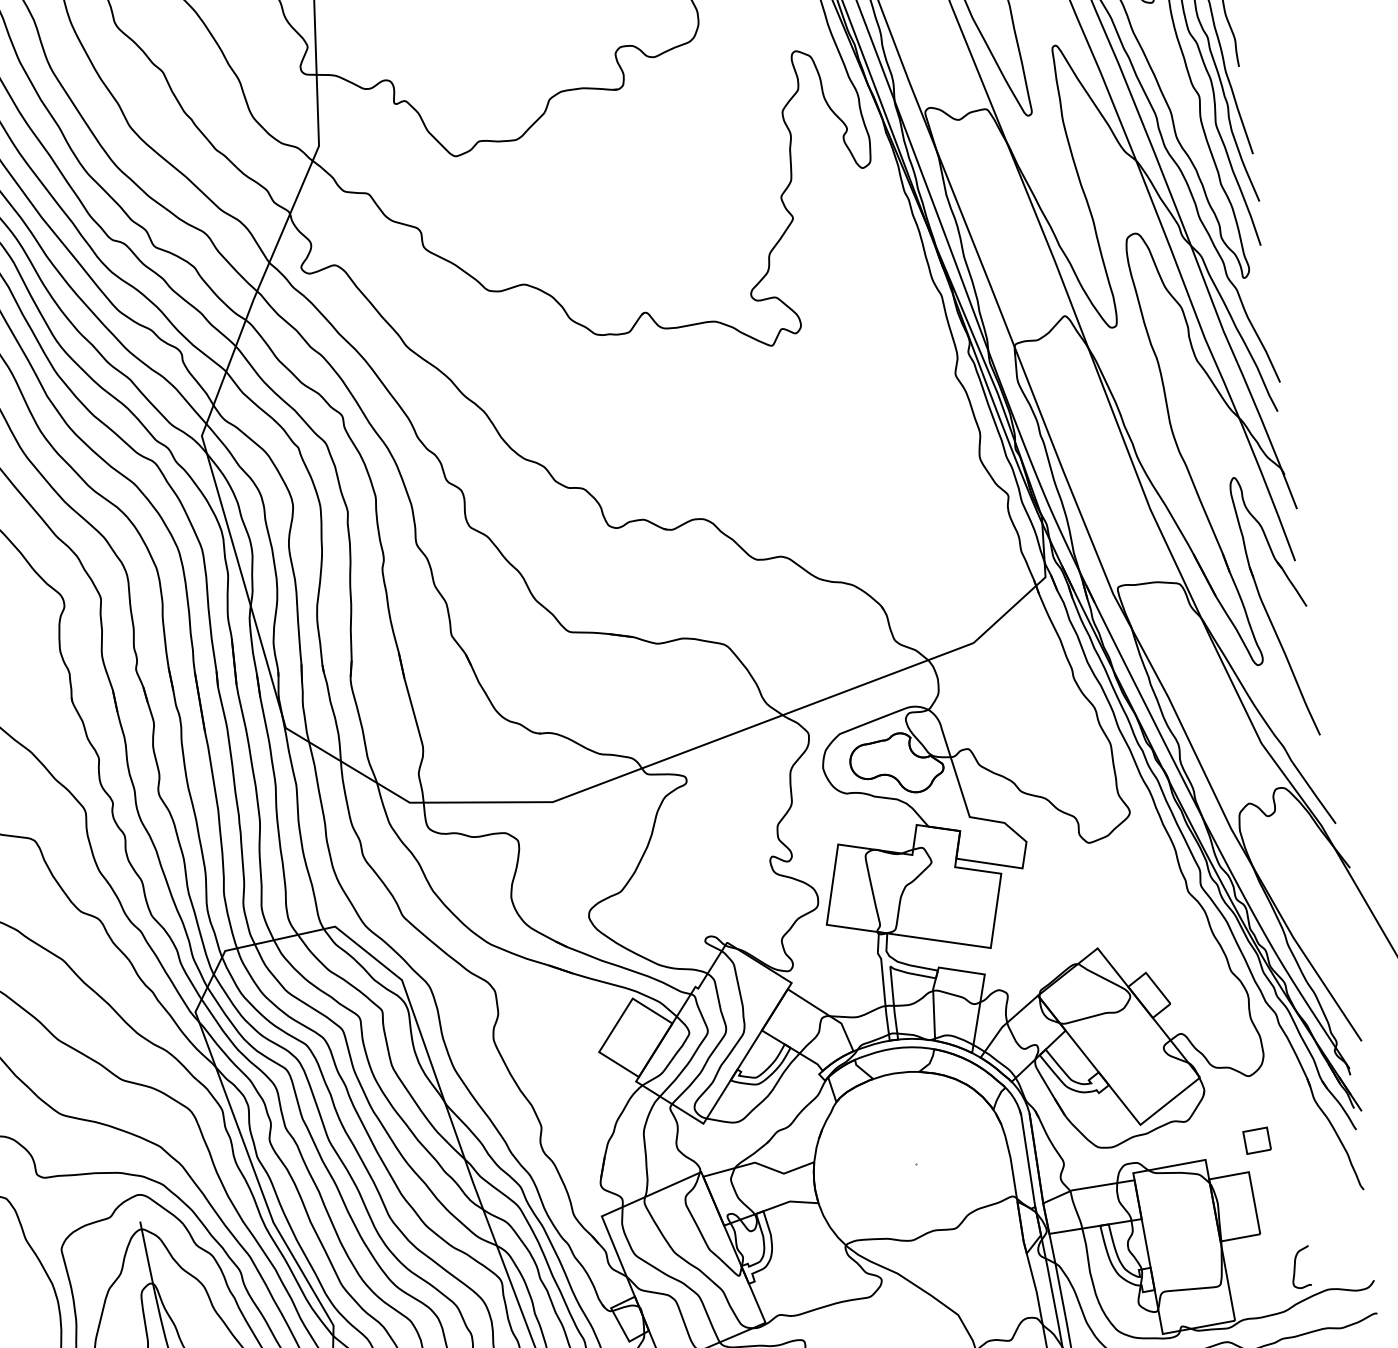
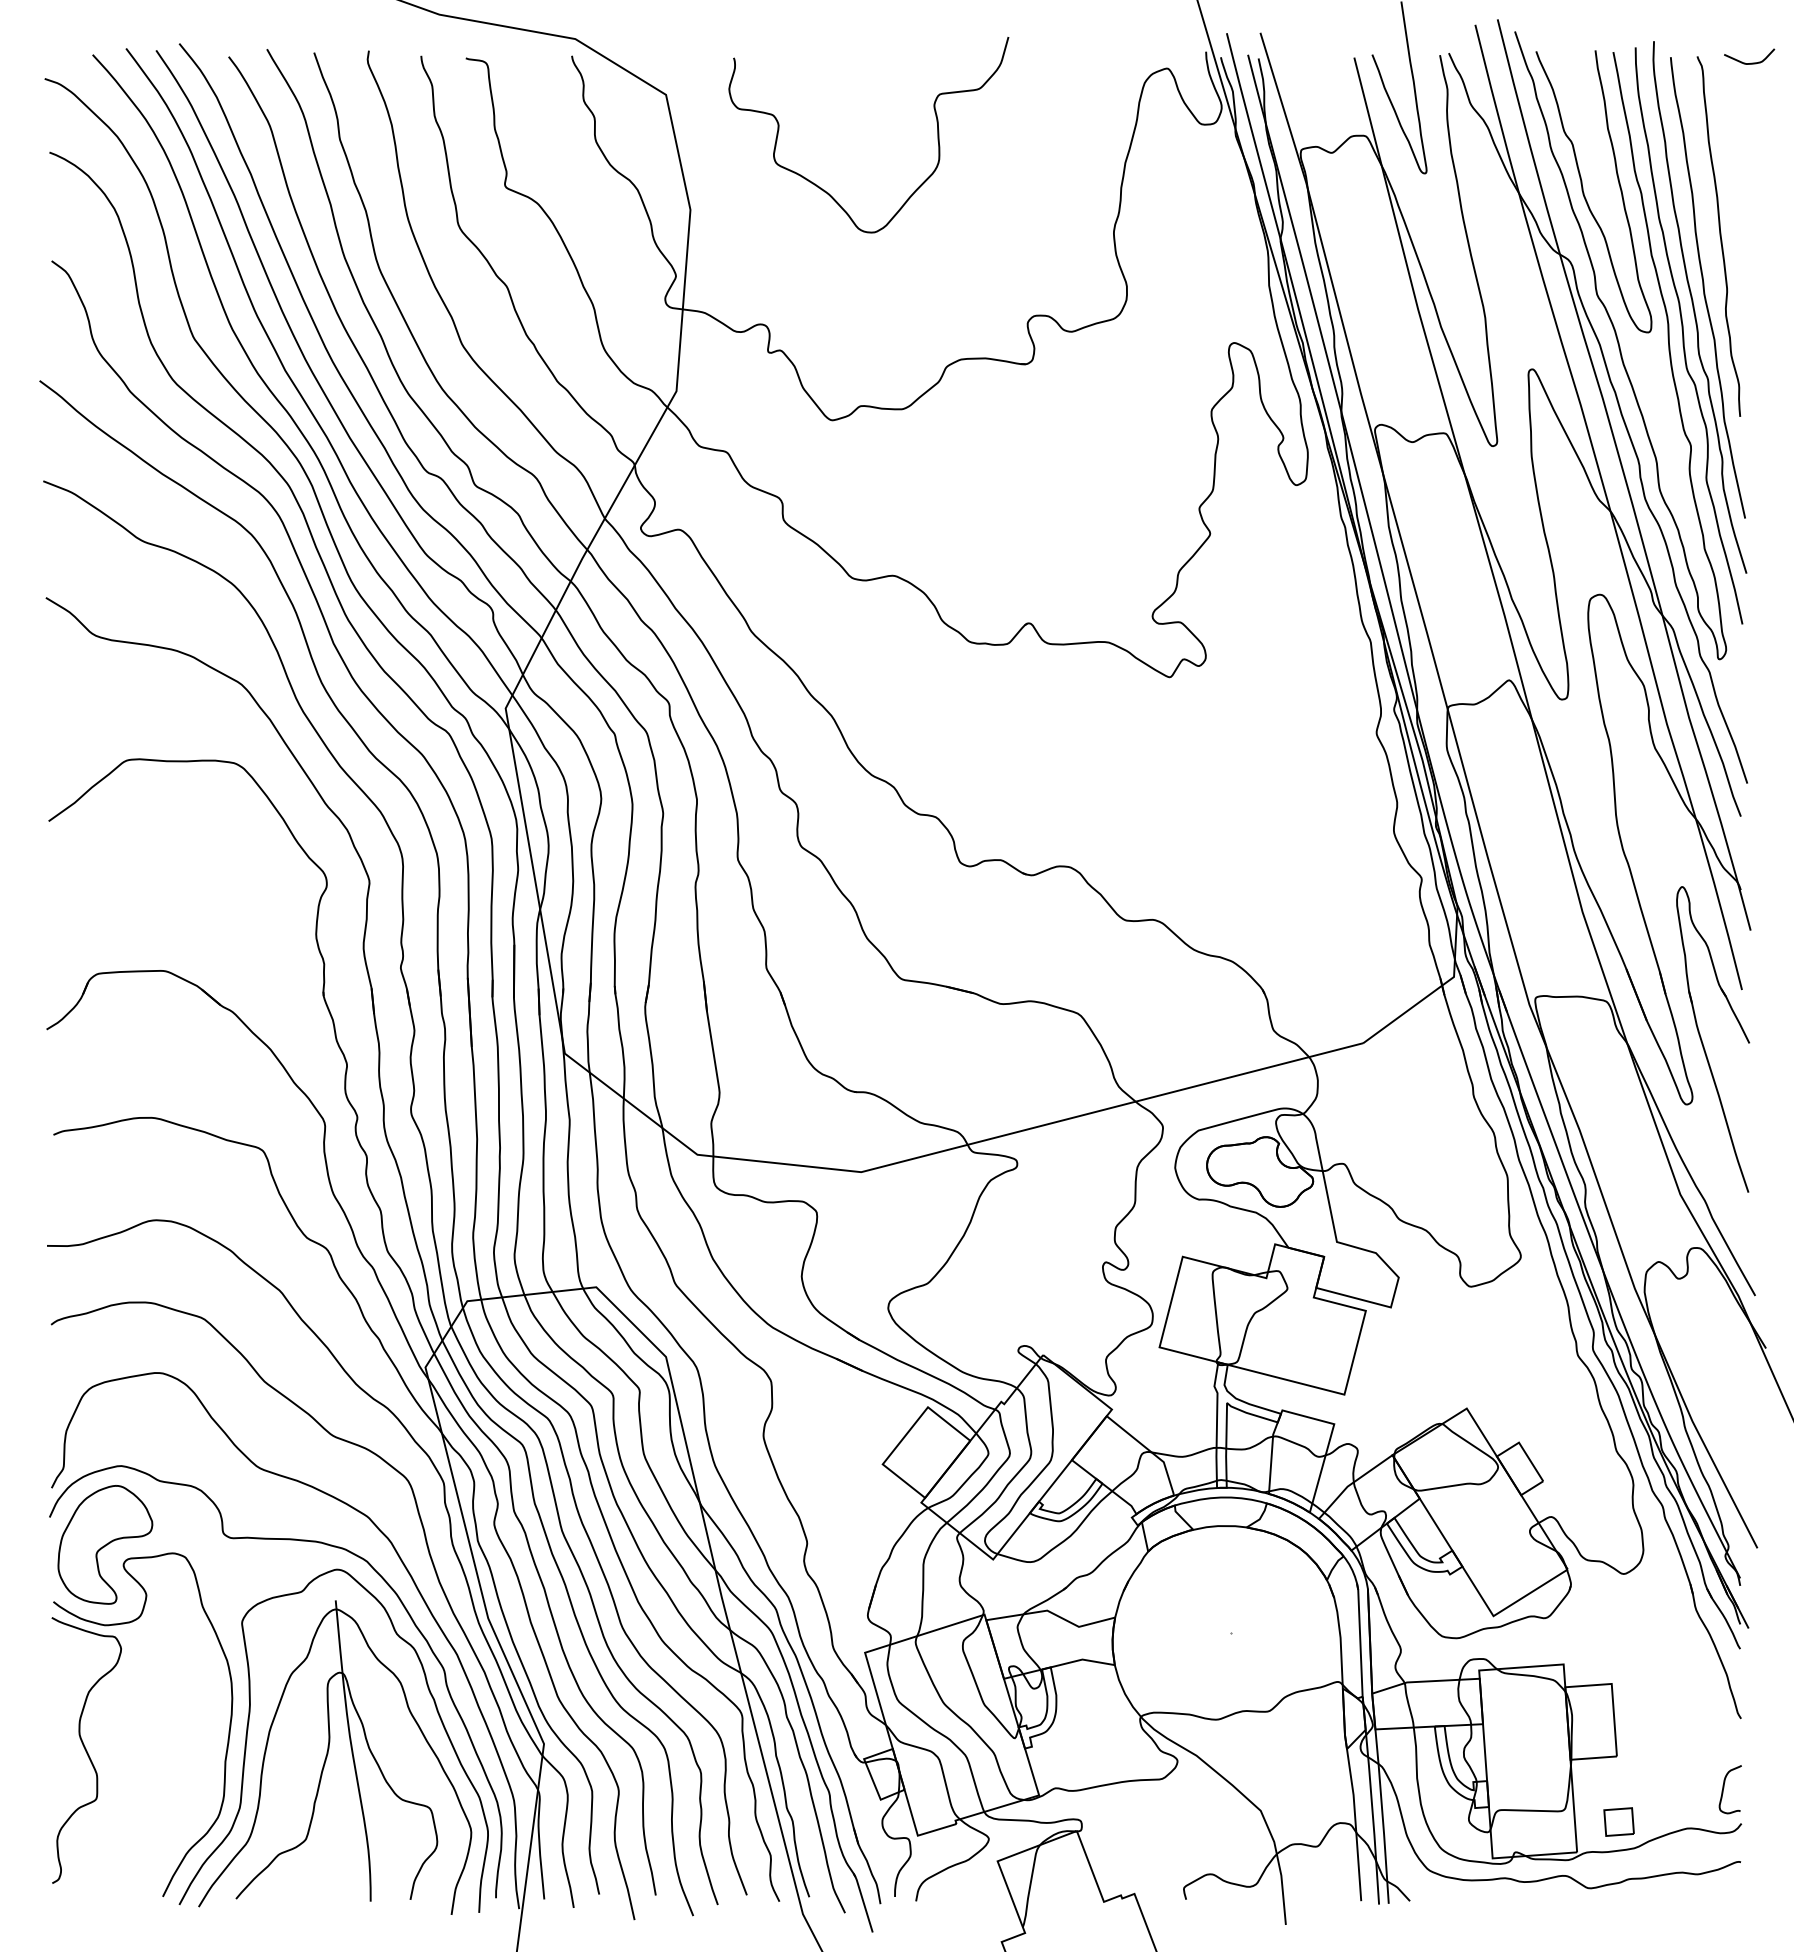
part: (1256, 1140) -> (1618, 1821), moved
curve: (1295, 1266) -> (1724, 1788), moved

